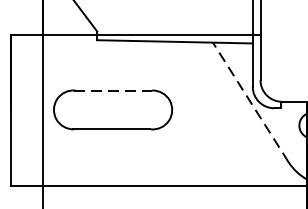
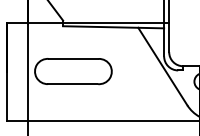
line: (113, 89) -> (73, 58), dashed -> solid
line: (250, 102) -> (162, 66), dashed -> solid

